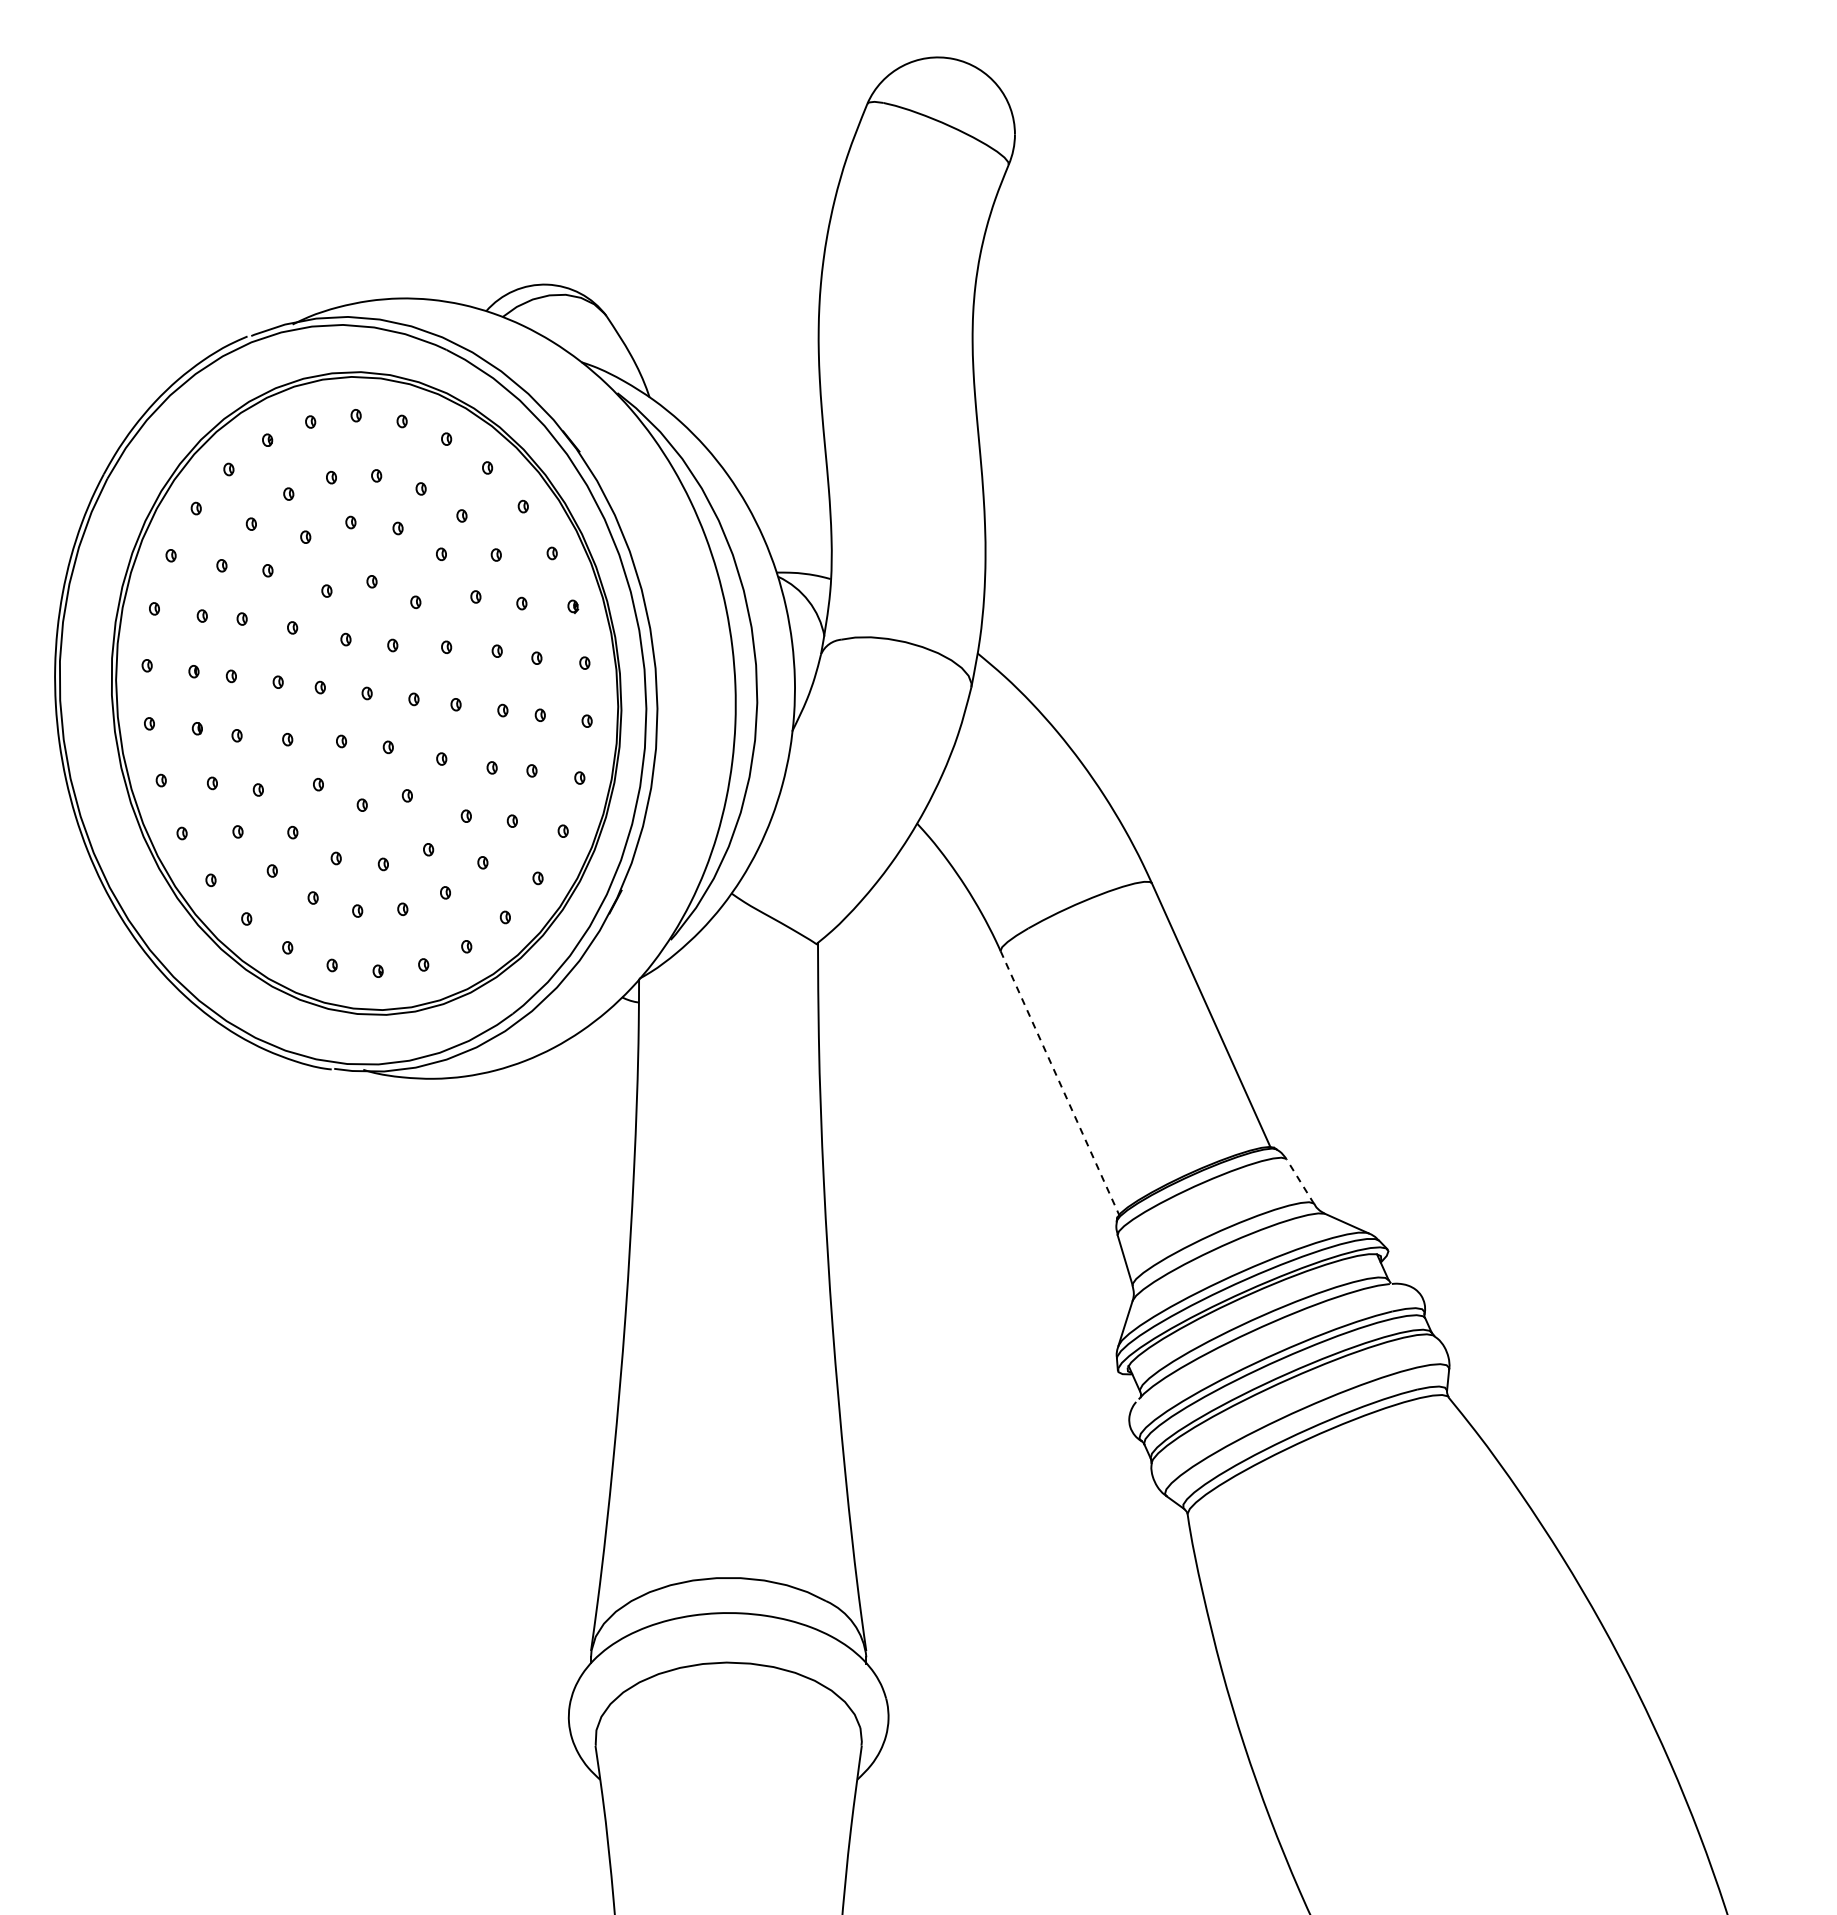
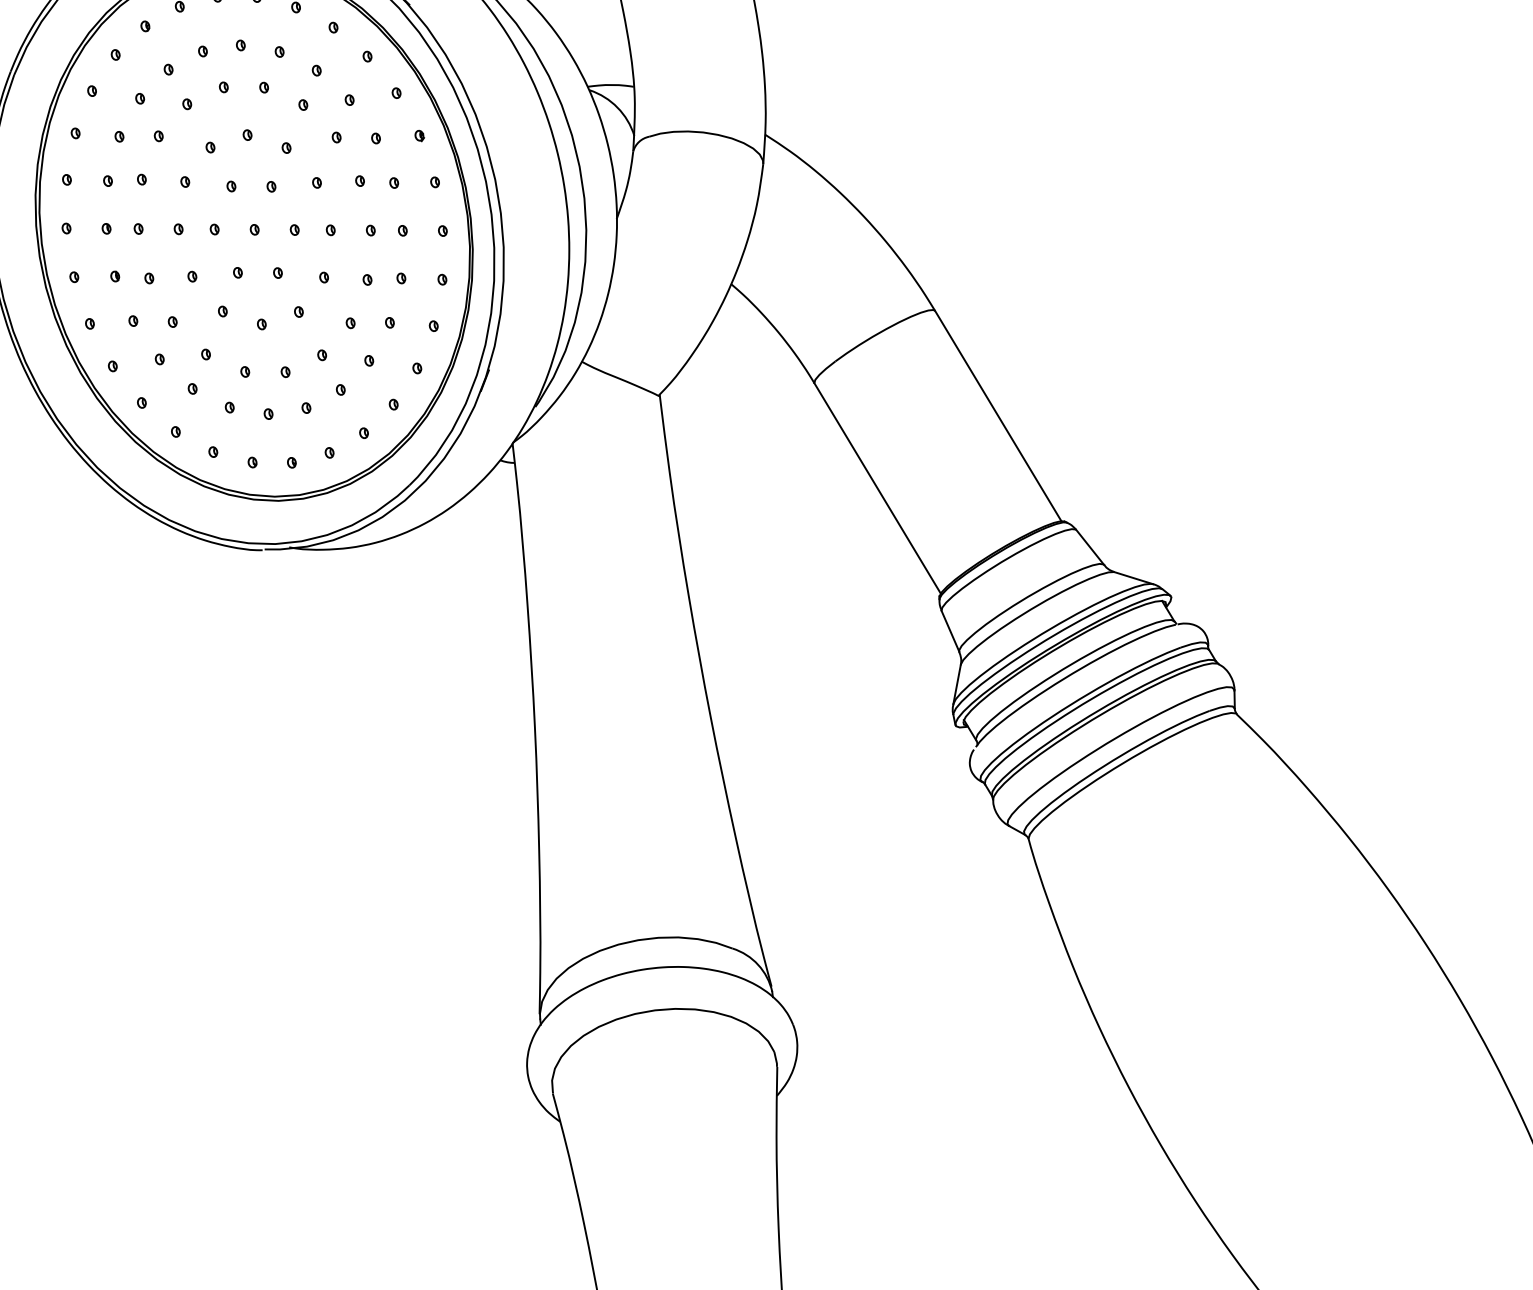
line: (1060, 1083) -> (878, 488), dashed -> solid
line: (1300, 1181) -> (1090, 547), dashed -> solid

